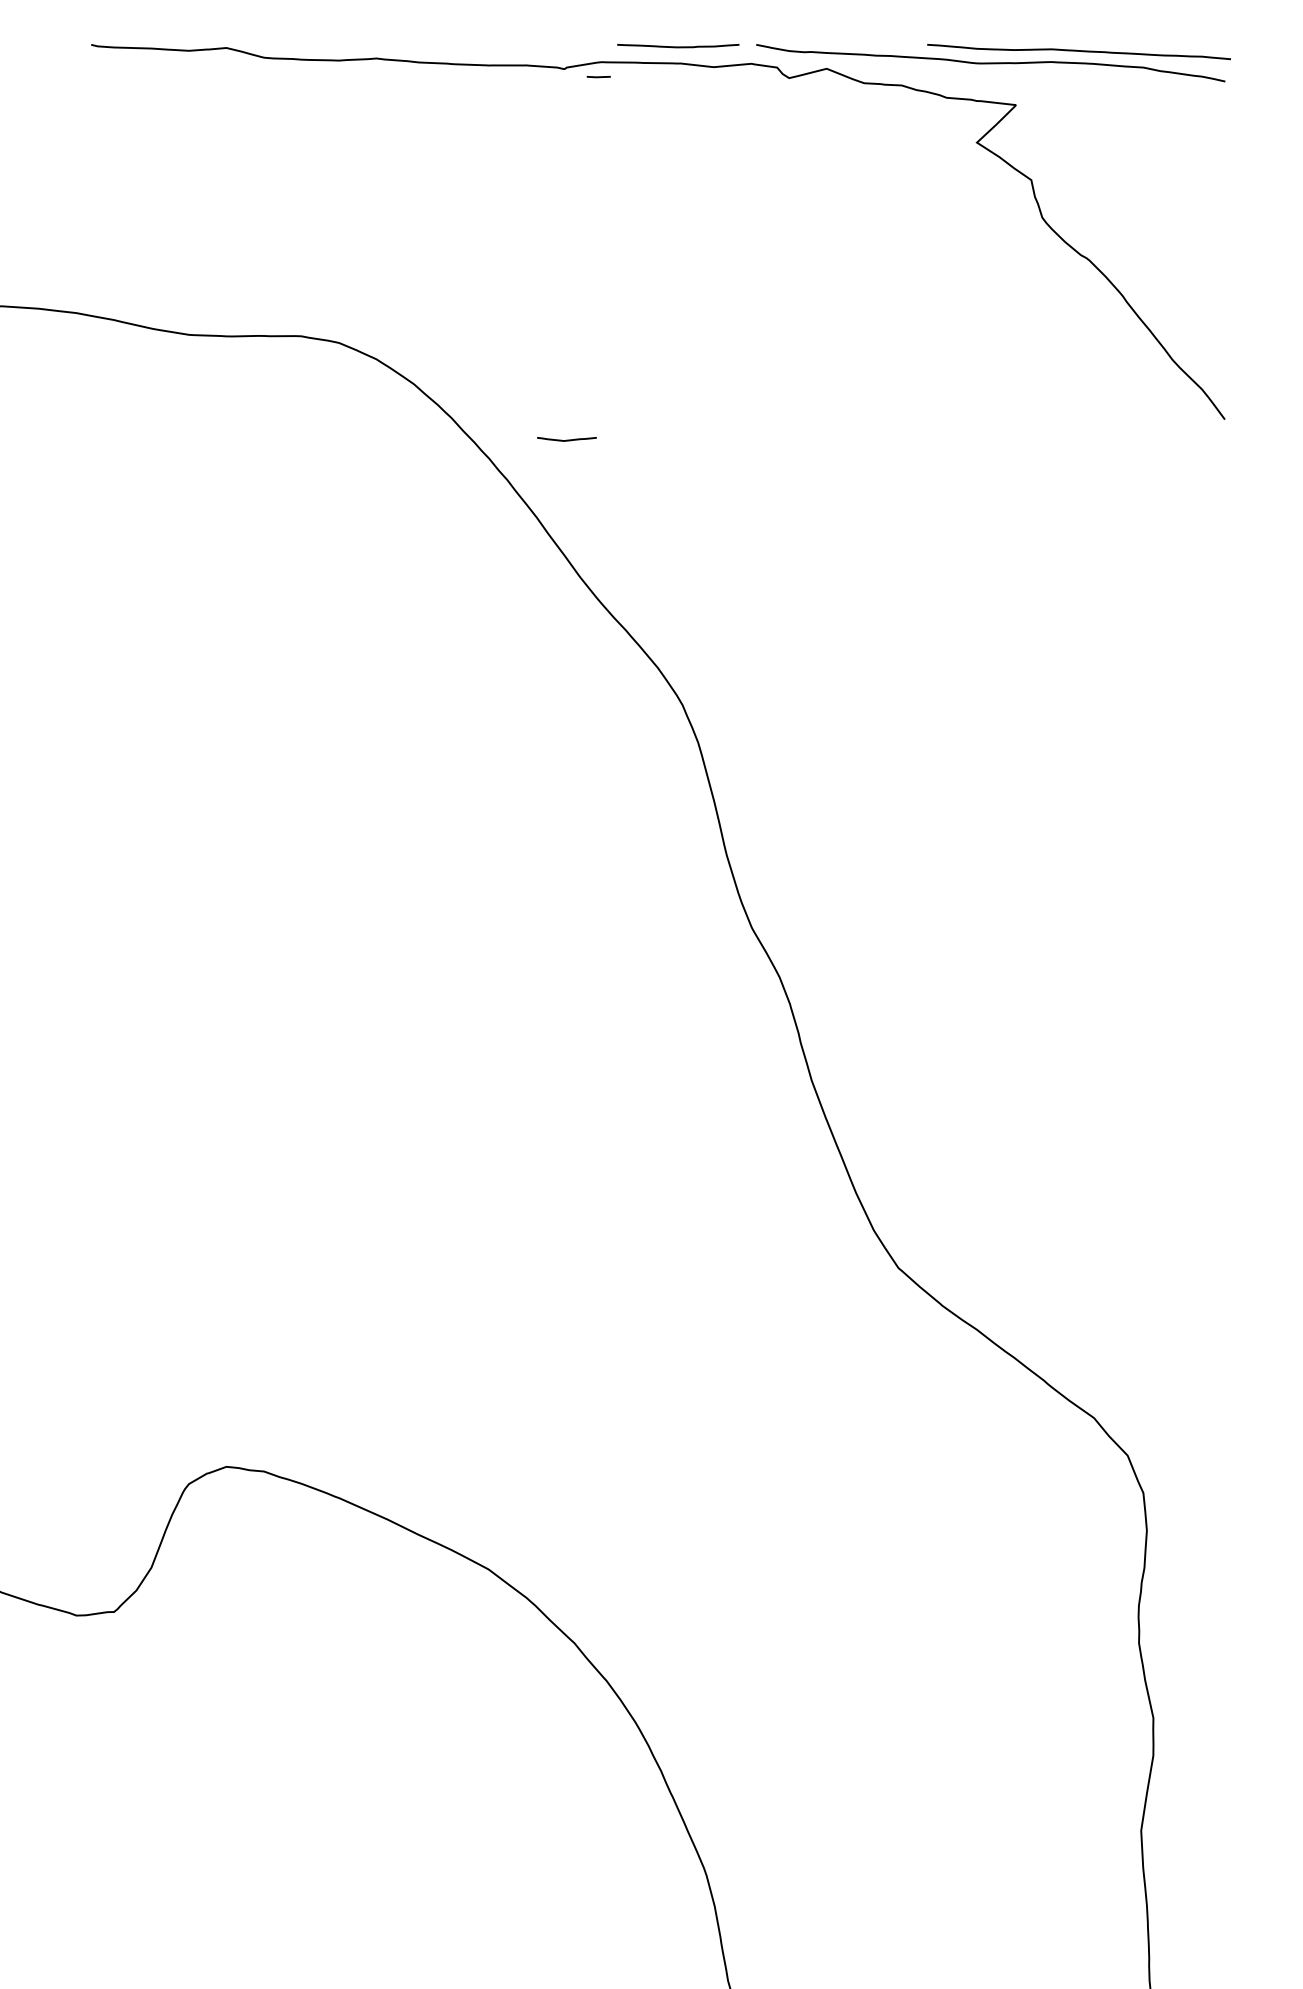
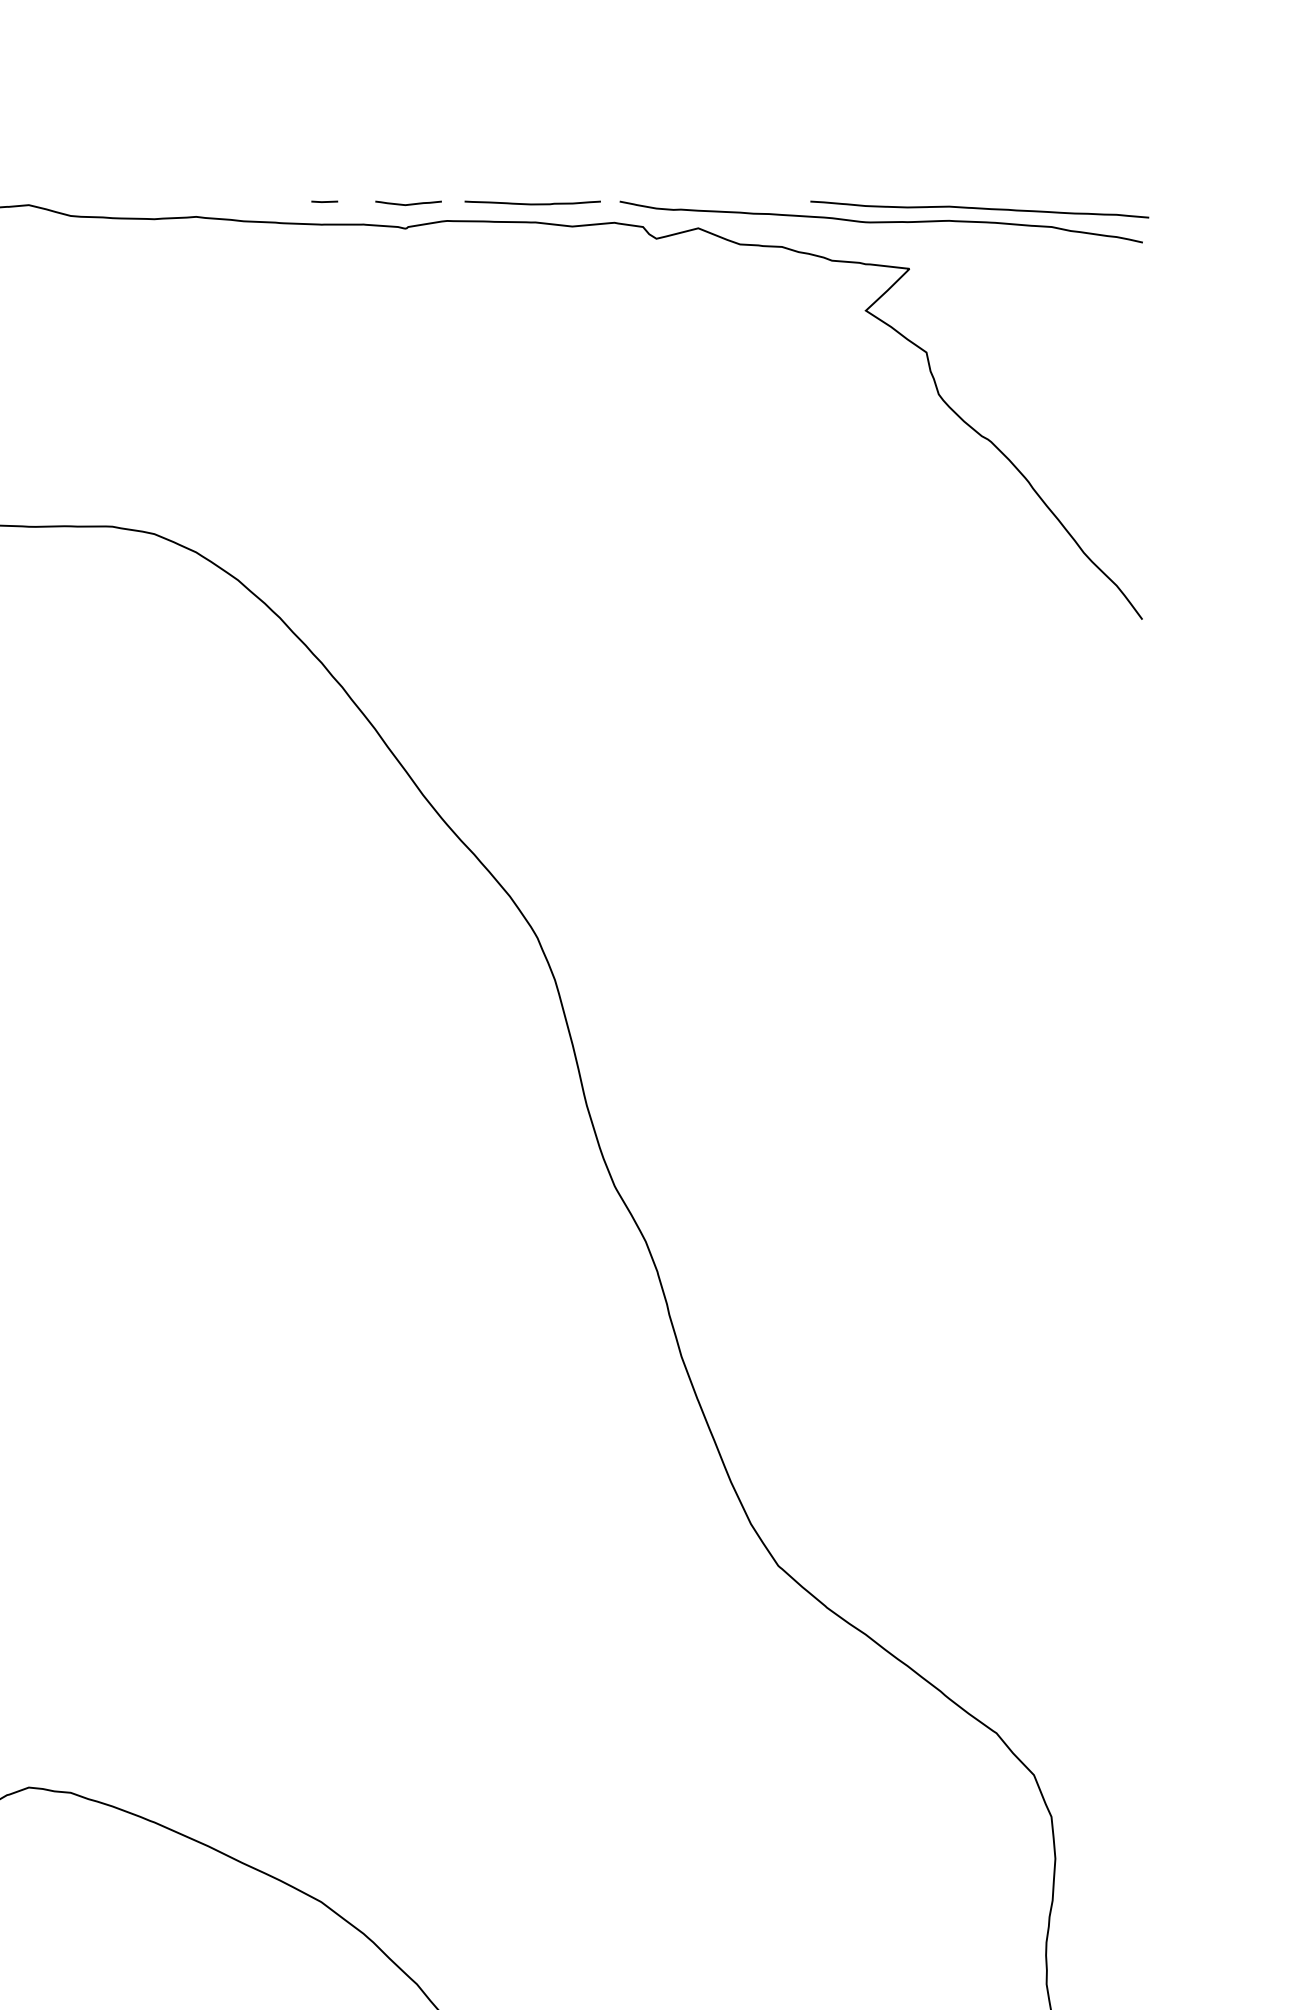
line: (598, 76) -> (324, 201), moved
curve: (566, 439) -> (408, 203), moved

